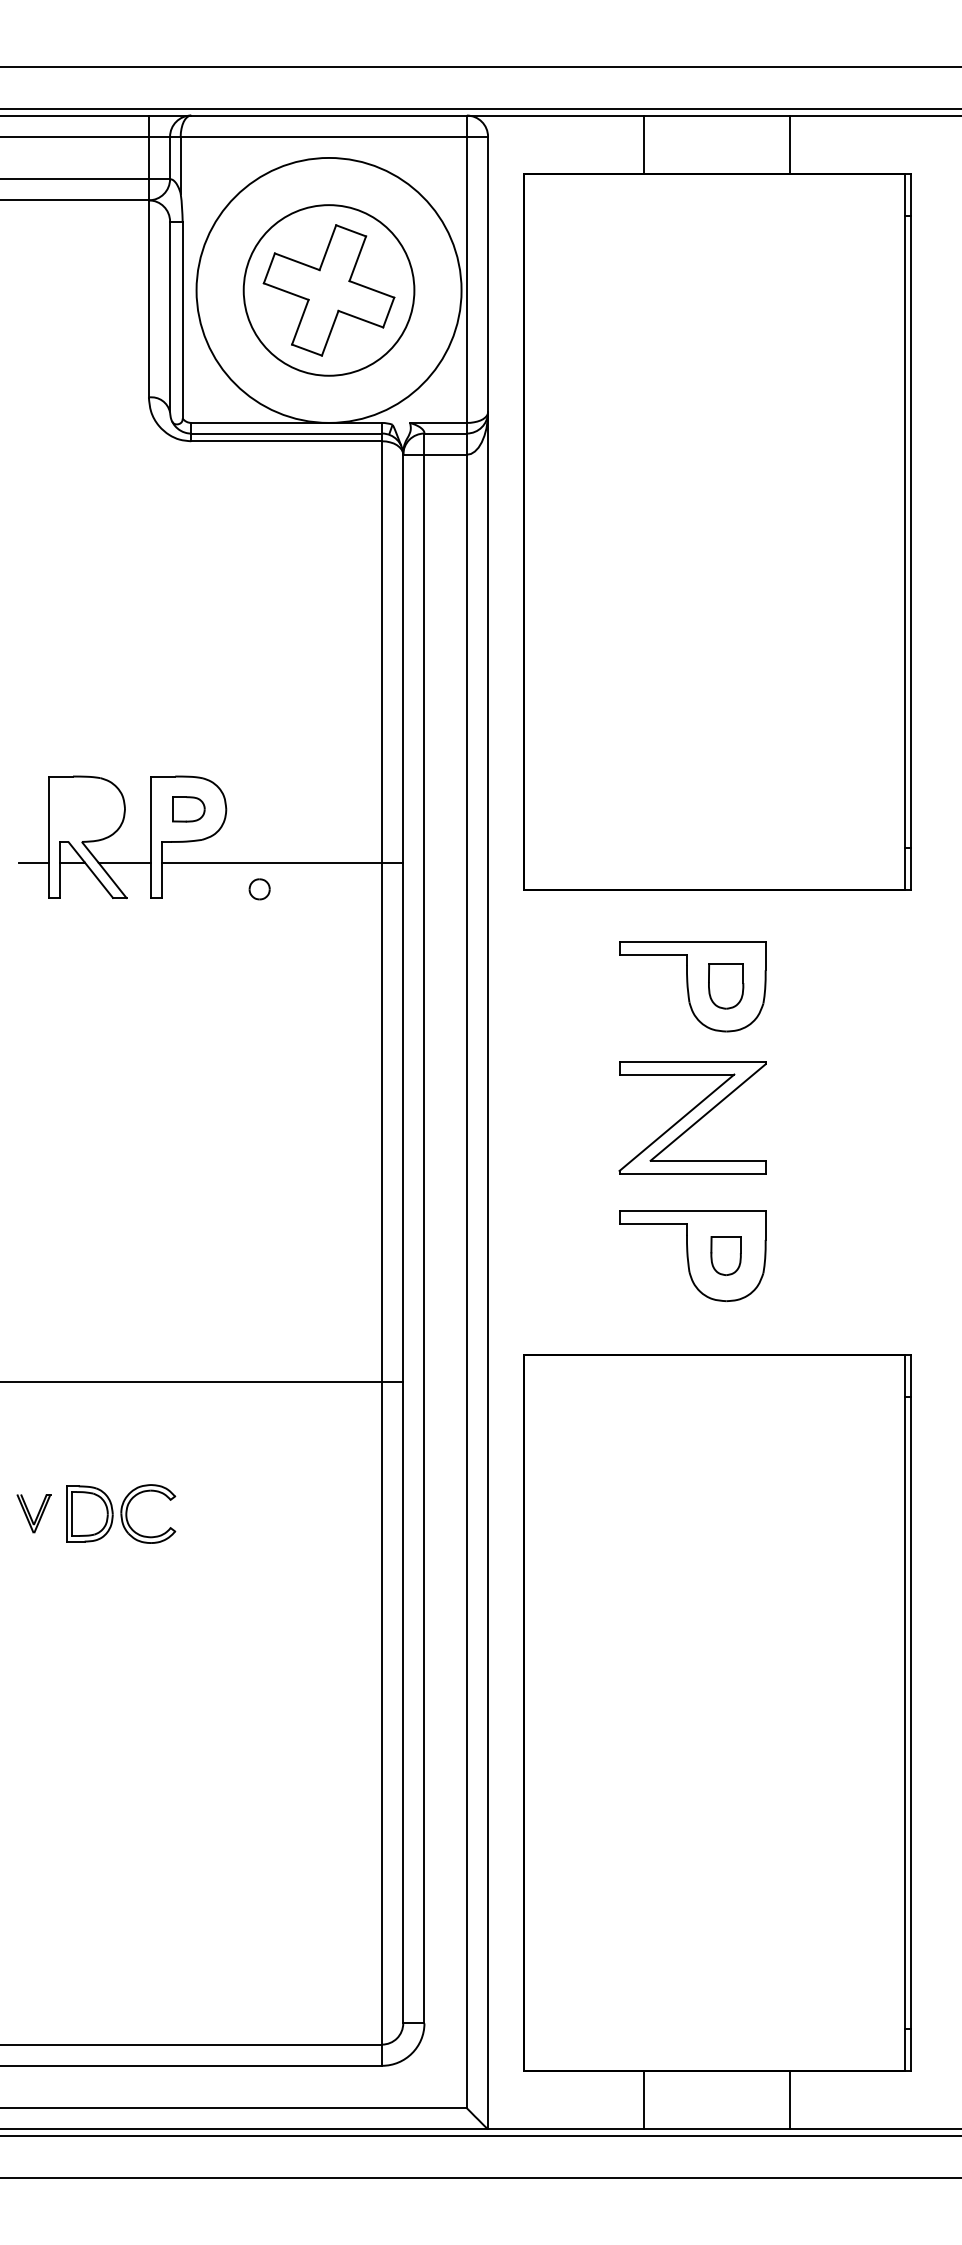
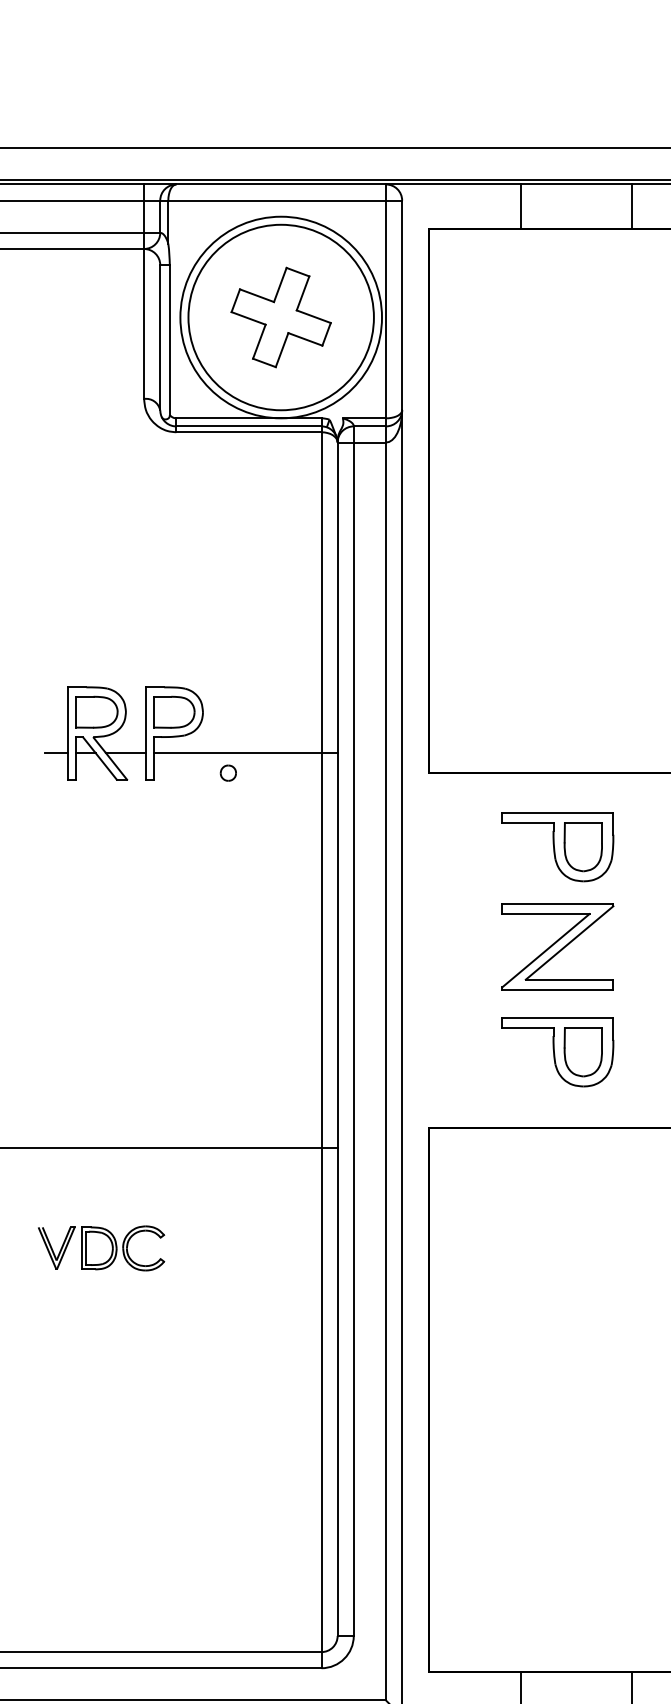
circle: (328, 290) -> (280, 317), size x1.43
part: (86, 809) -> (96, 712), added
part: (188, 809) -> (174, 712), size x1.67
part: (725, 986) -> (582, 847), size x1.43
part: (725, 1255) -> (582, 1051), size x1.67
part: (33, 1513) -> (56, 1248), size x1.43

